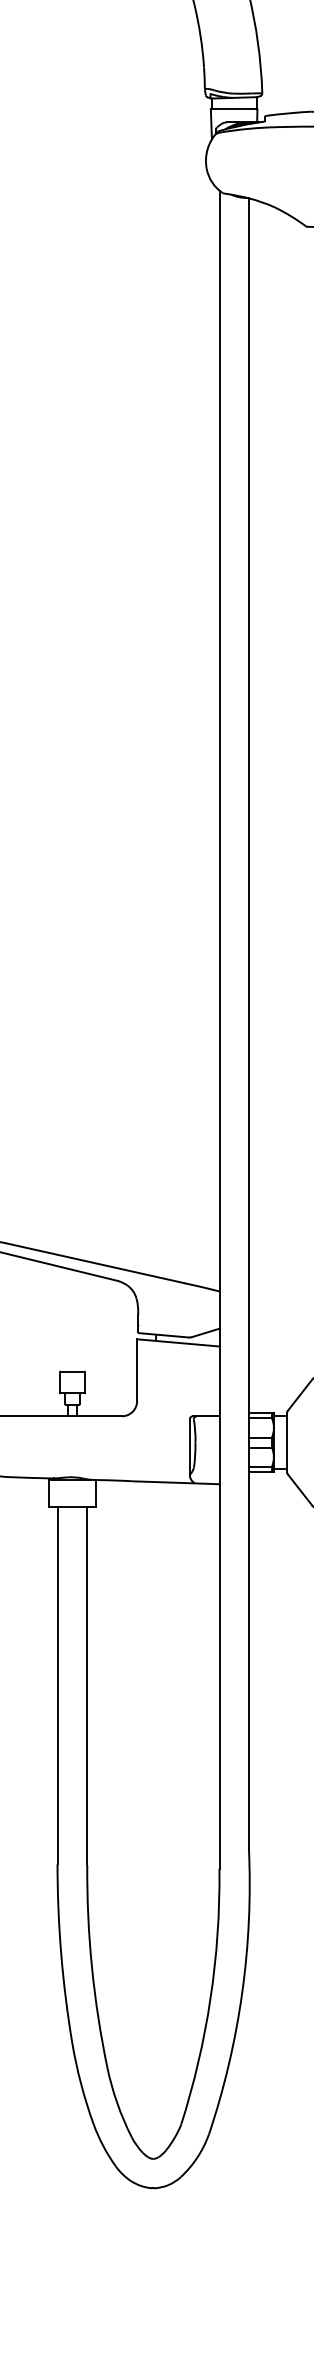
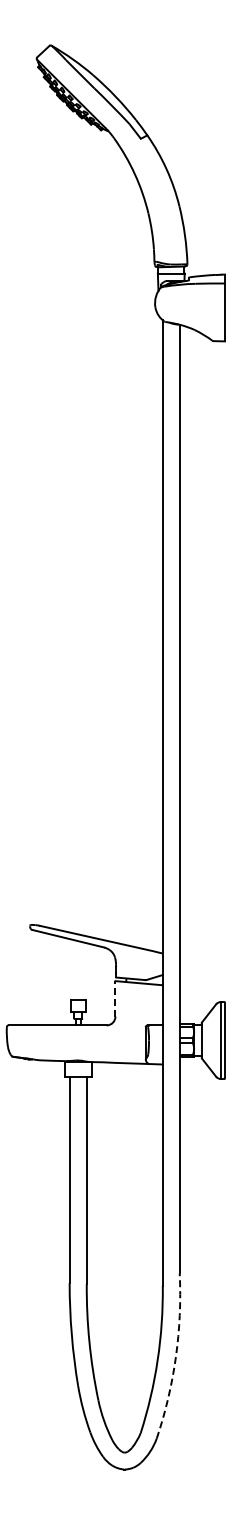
line: (137, 1369) -> (115, 998), solid -> dashed
arc: (241, 1993) -> (175, 1357), solid -> dashed

